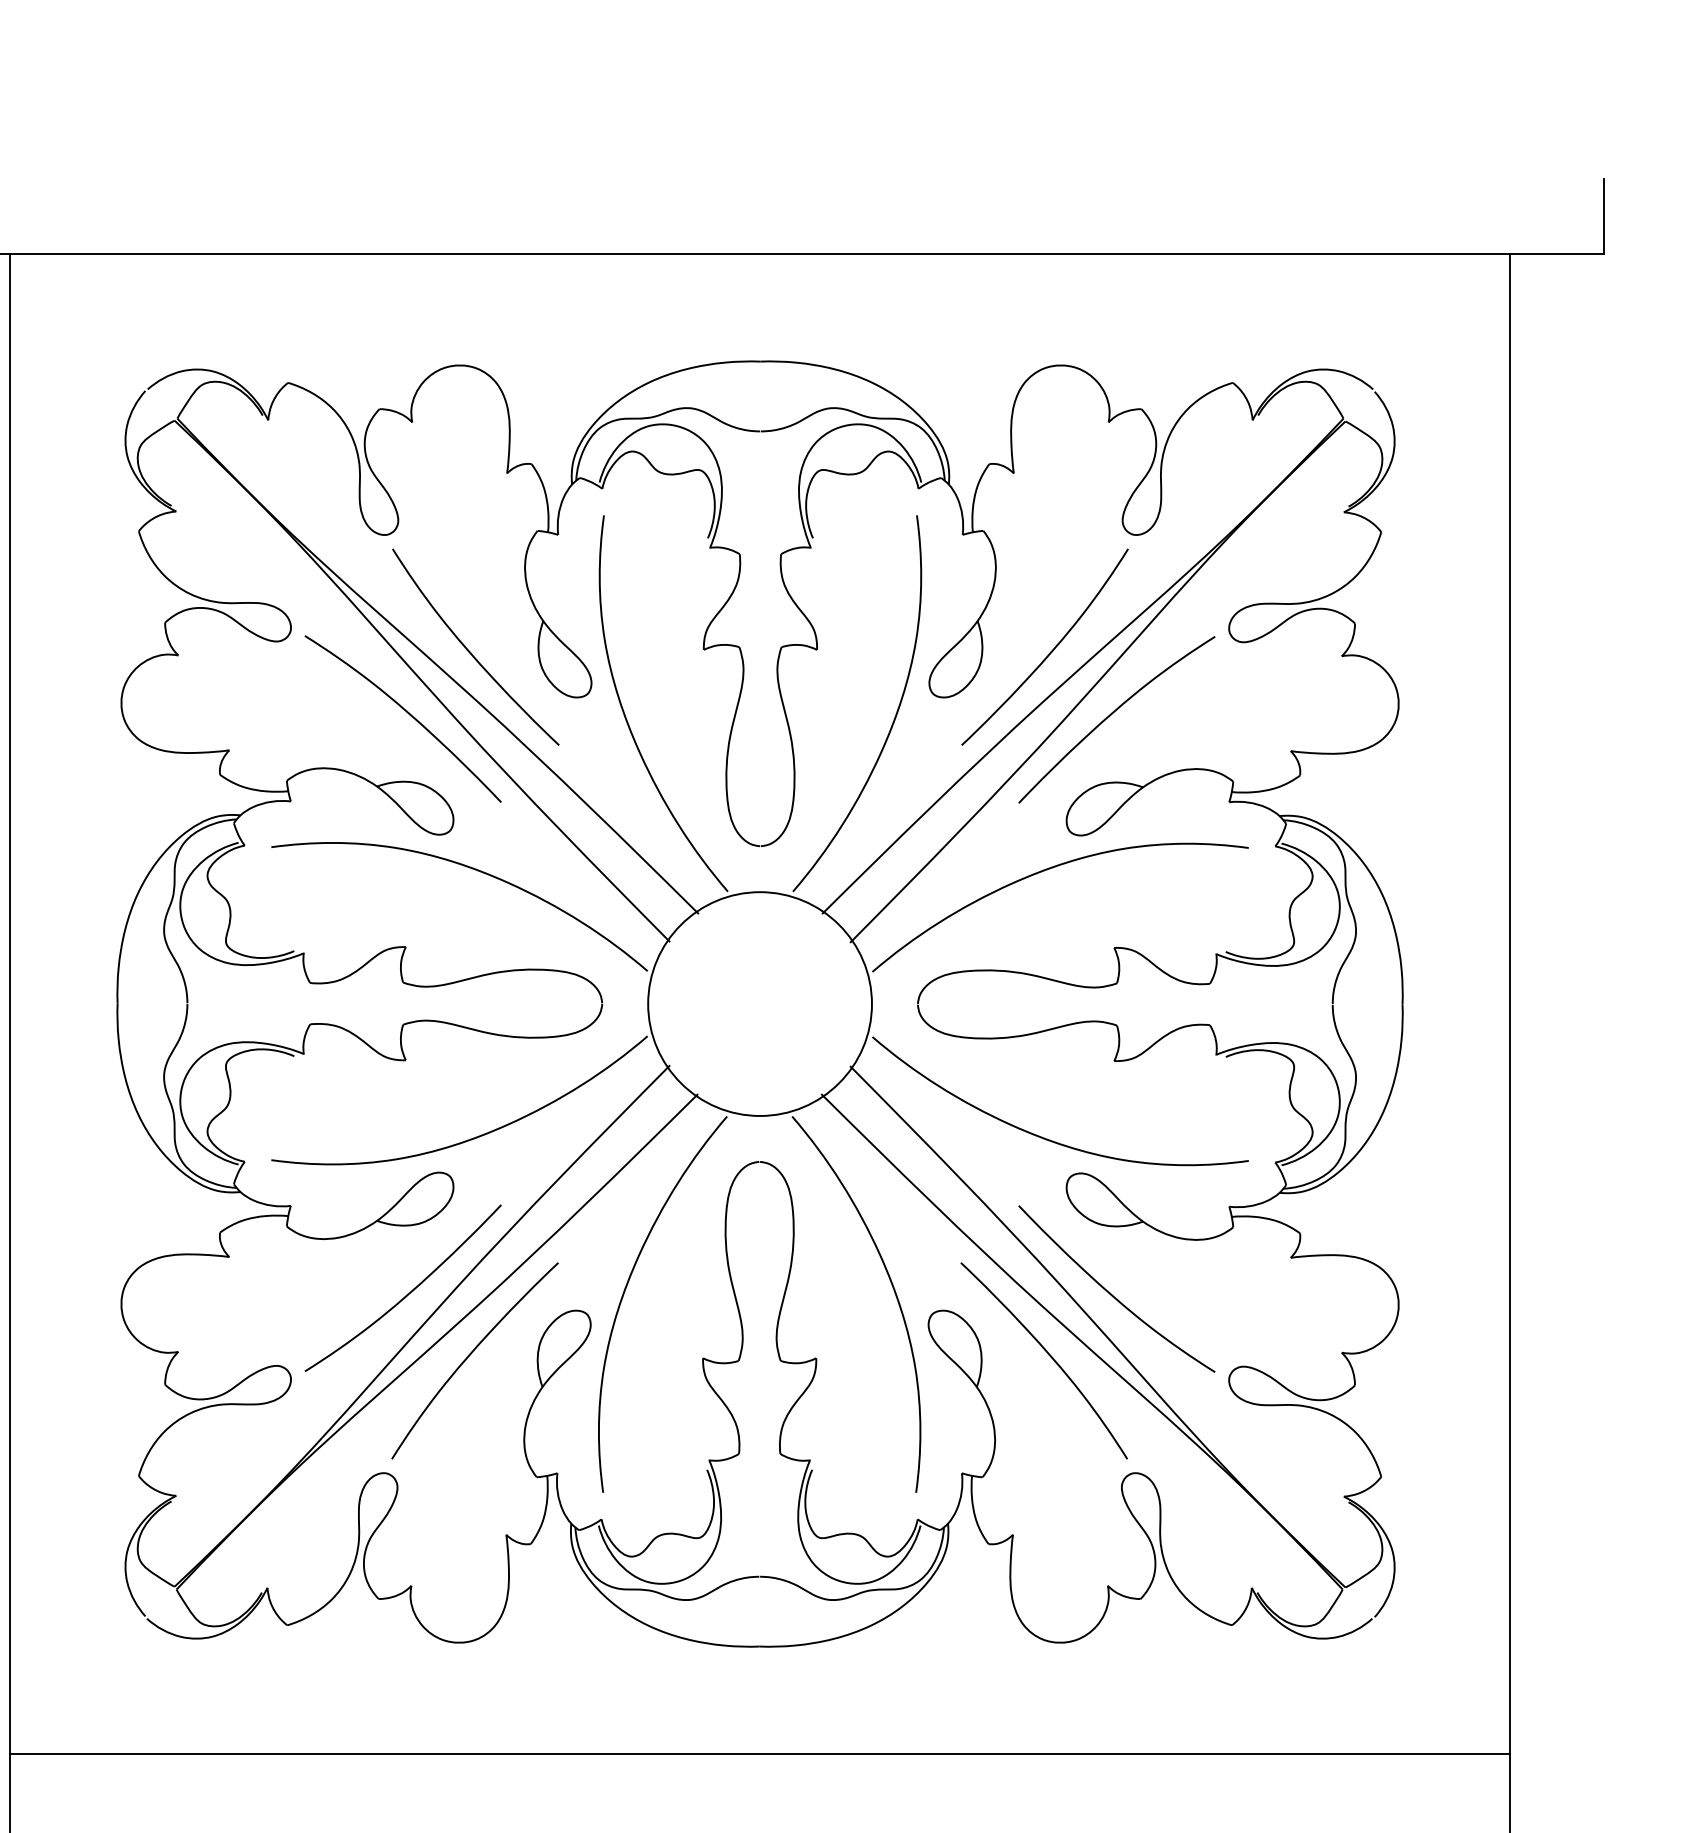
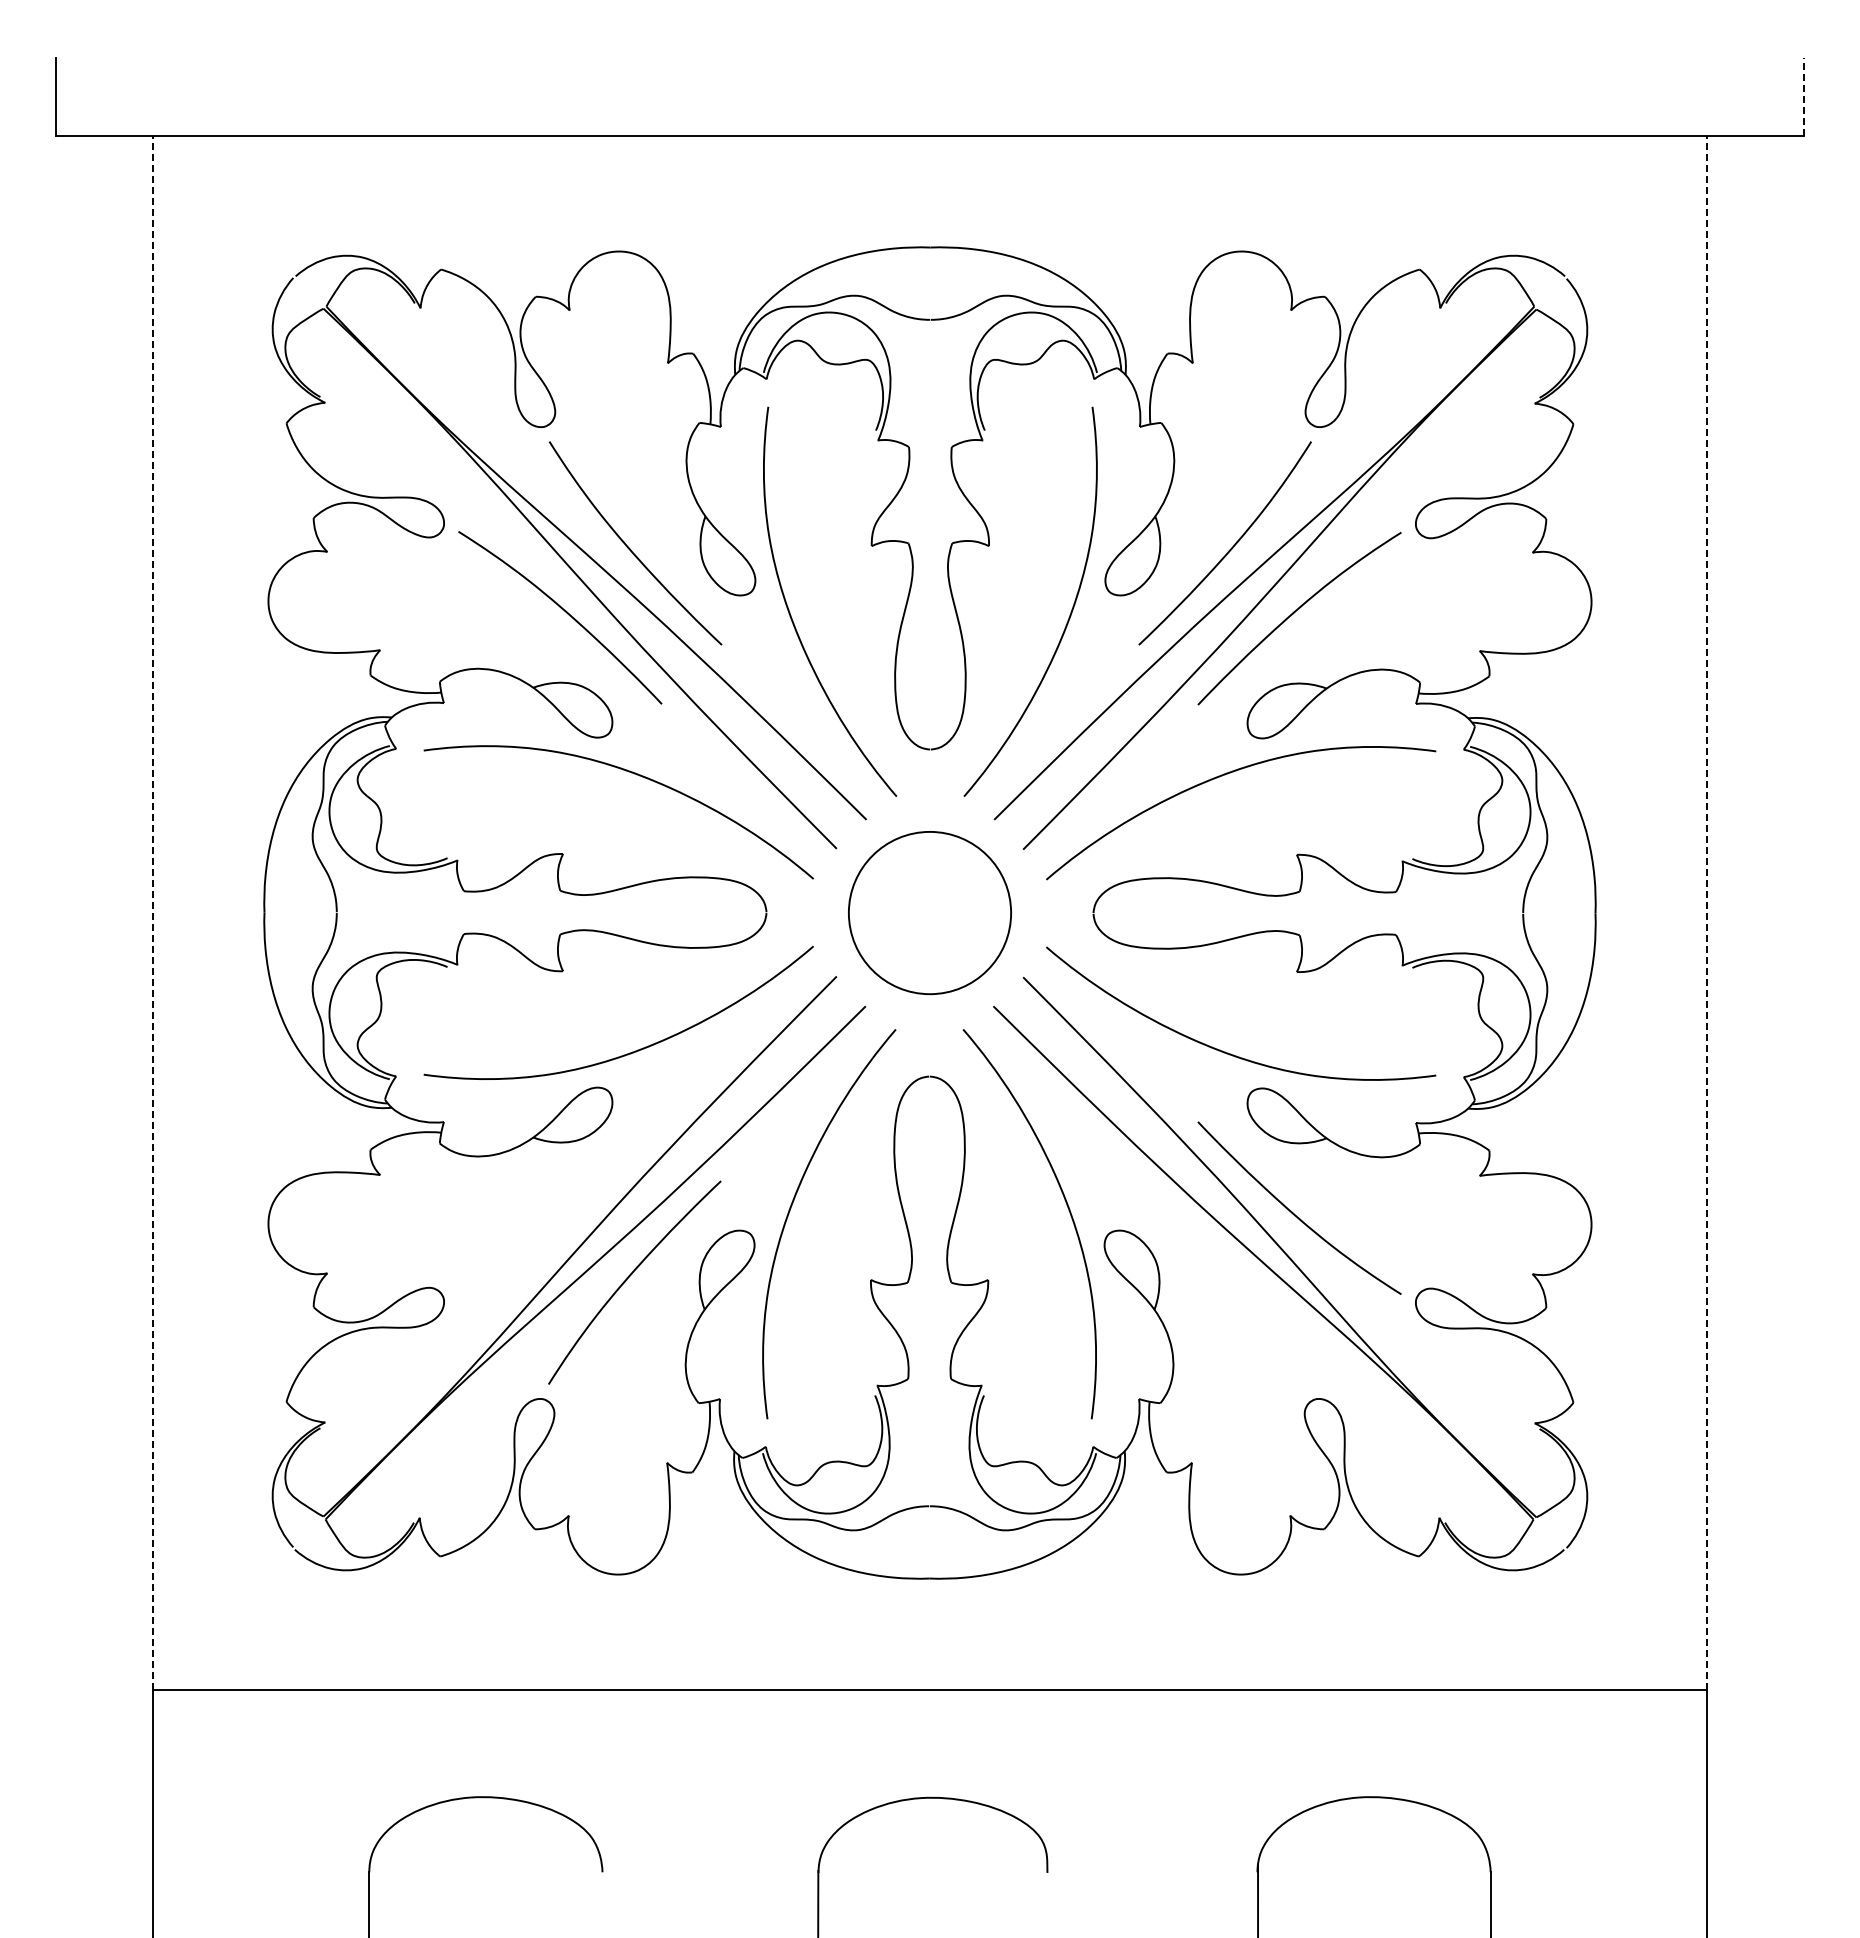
line: (1604, 215) -> (1804, 96), solid -> dashed
line: (9, 1003) -> (152, 912), solid -> dashed
circle: (759, 1003) -> (929, 912), size x0.7
line: (1510, 1003) -> (1707, 912), solid -> dashed
curve: (408, 1293) -> (565, 1212), removed
curve: (1048, 1354) -> (1228, 1276), removed

